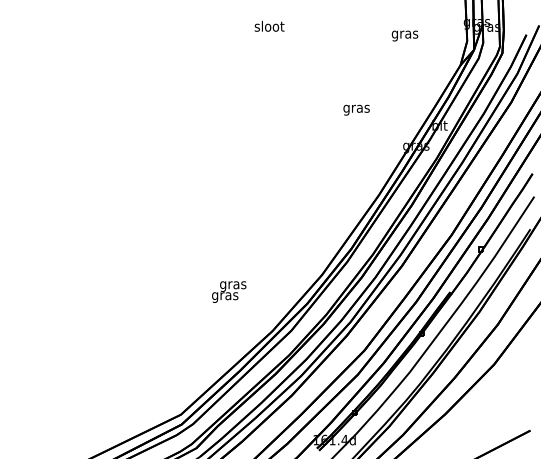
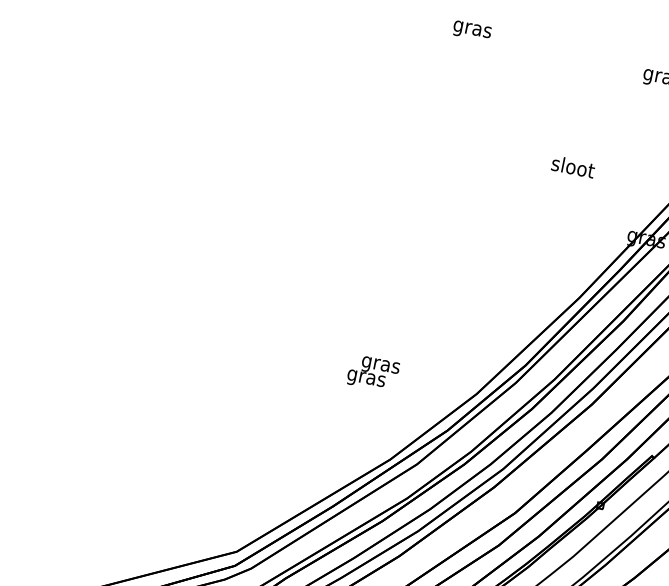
text: (269, 27) -> (472, 28), sloot -> gras
text: (356, 108) -> (572, 168), gras -> sloot
text: (229, 291) -> (373, 372), moved

